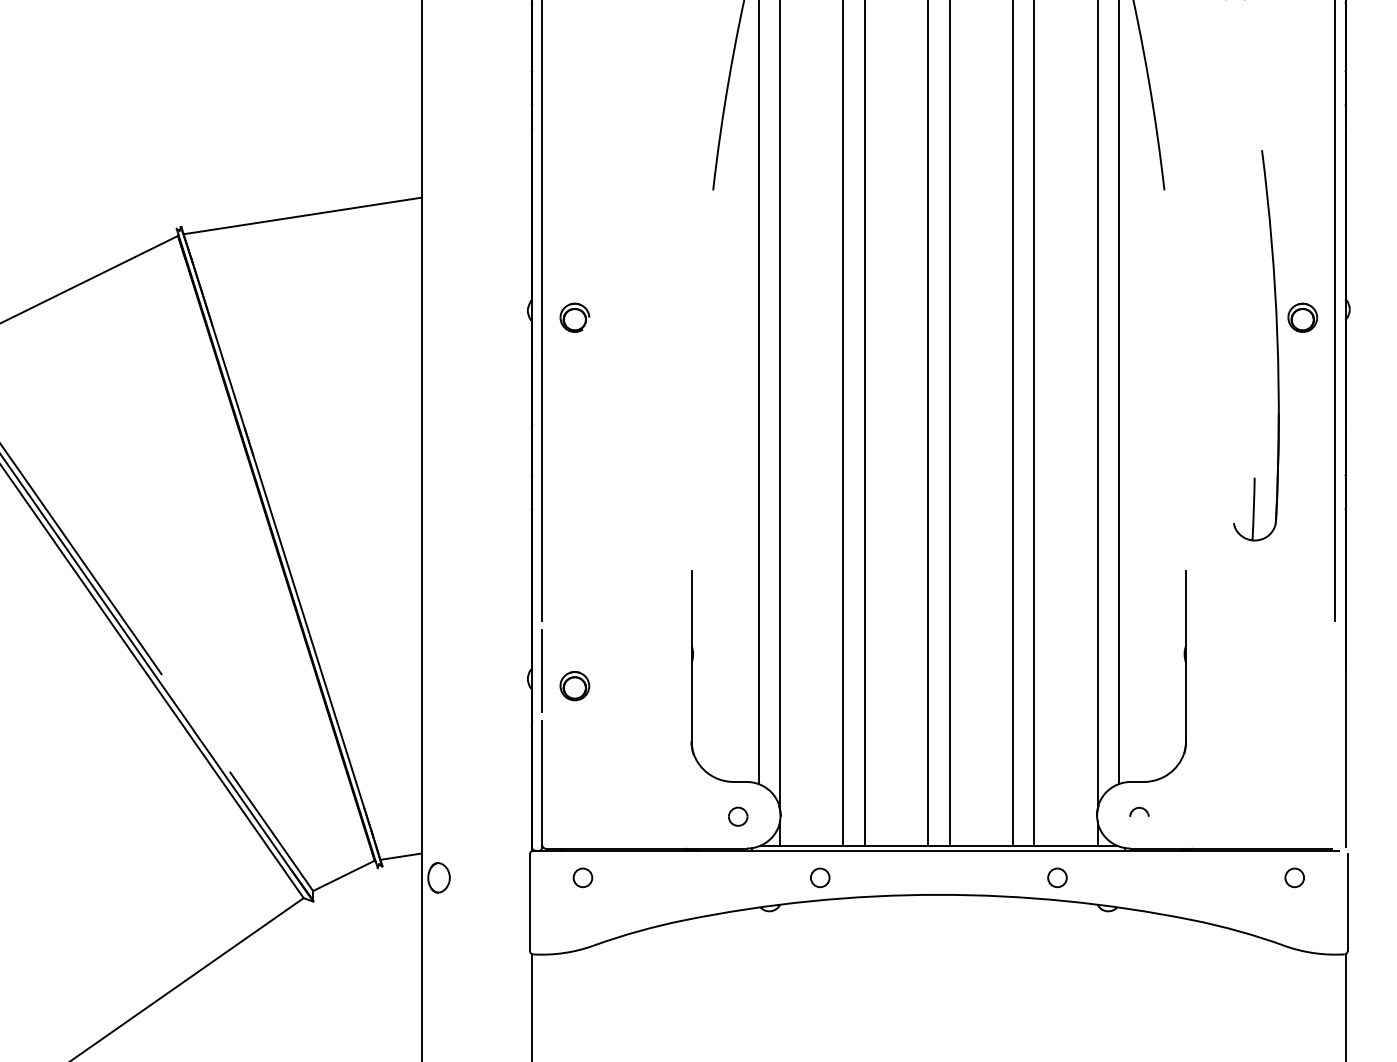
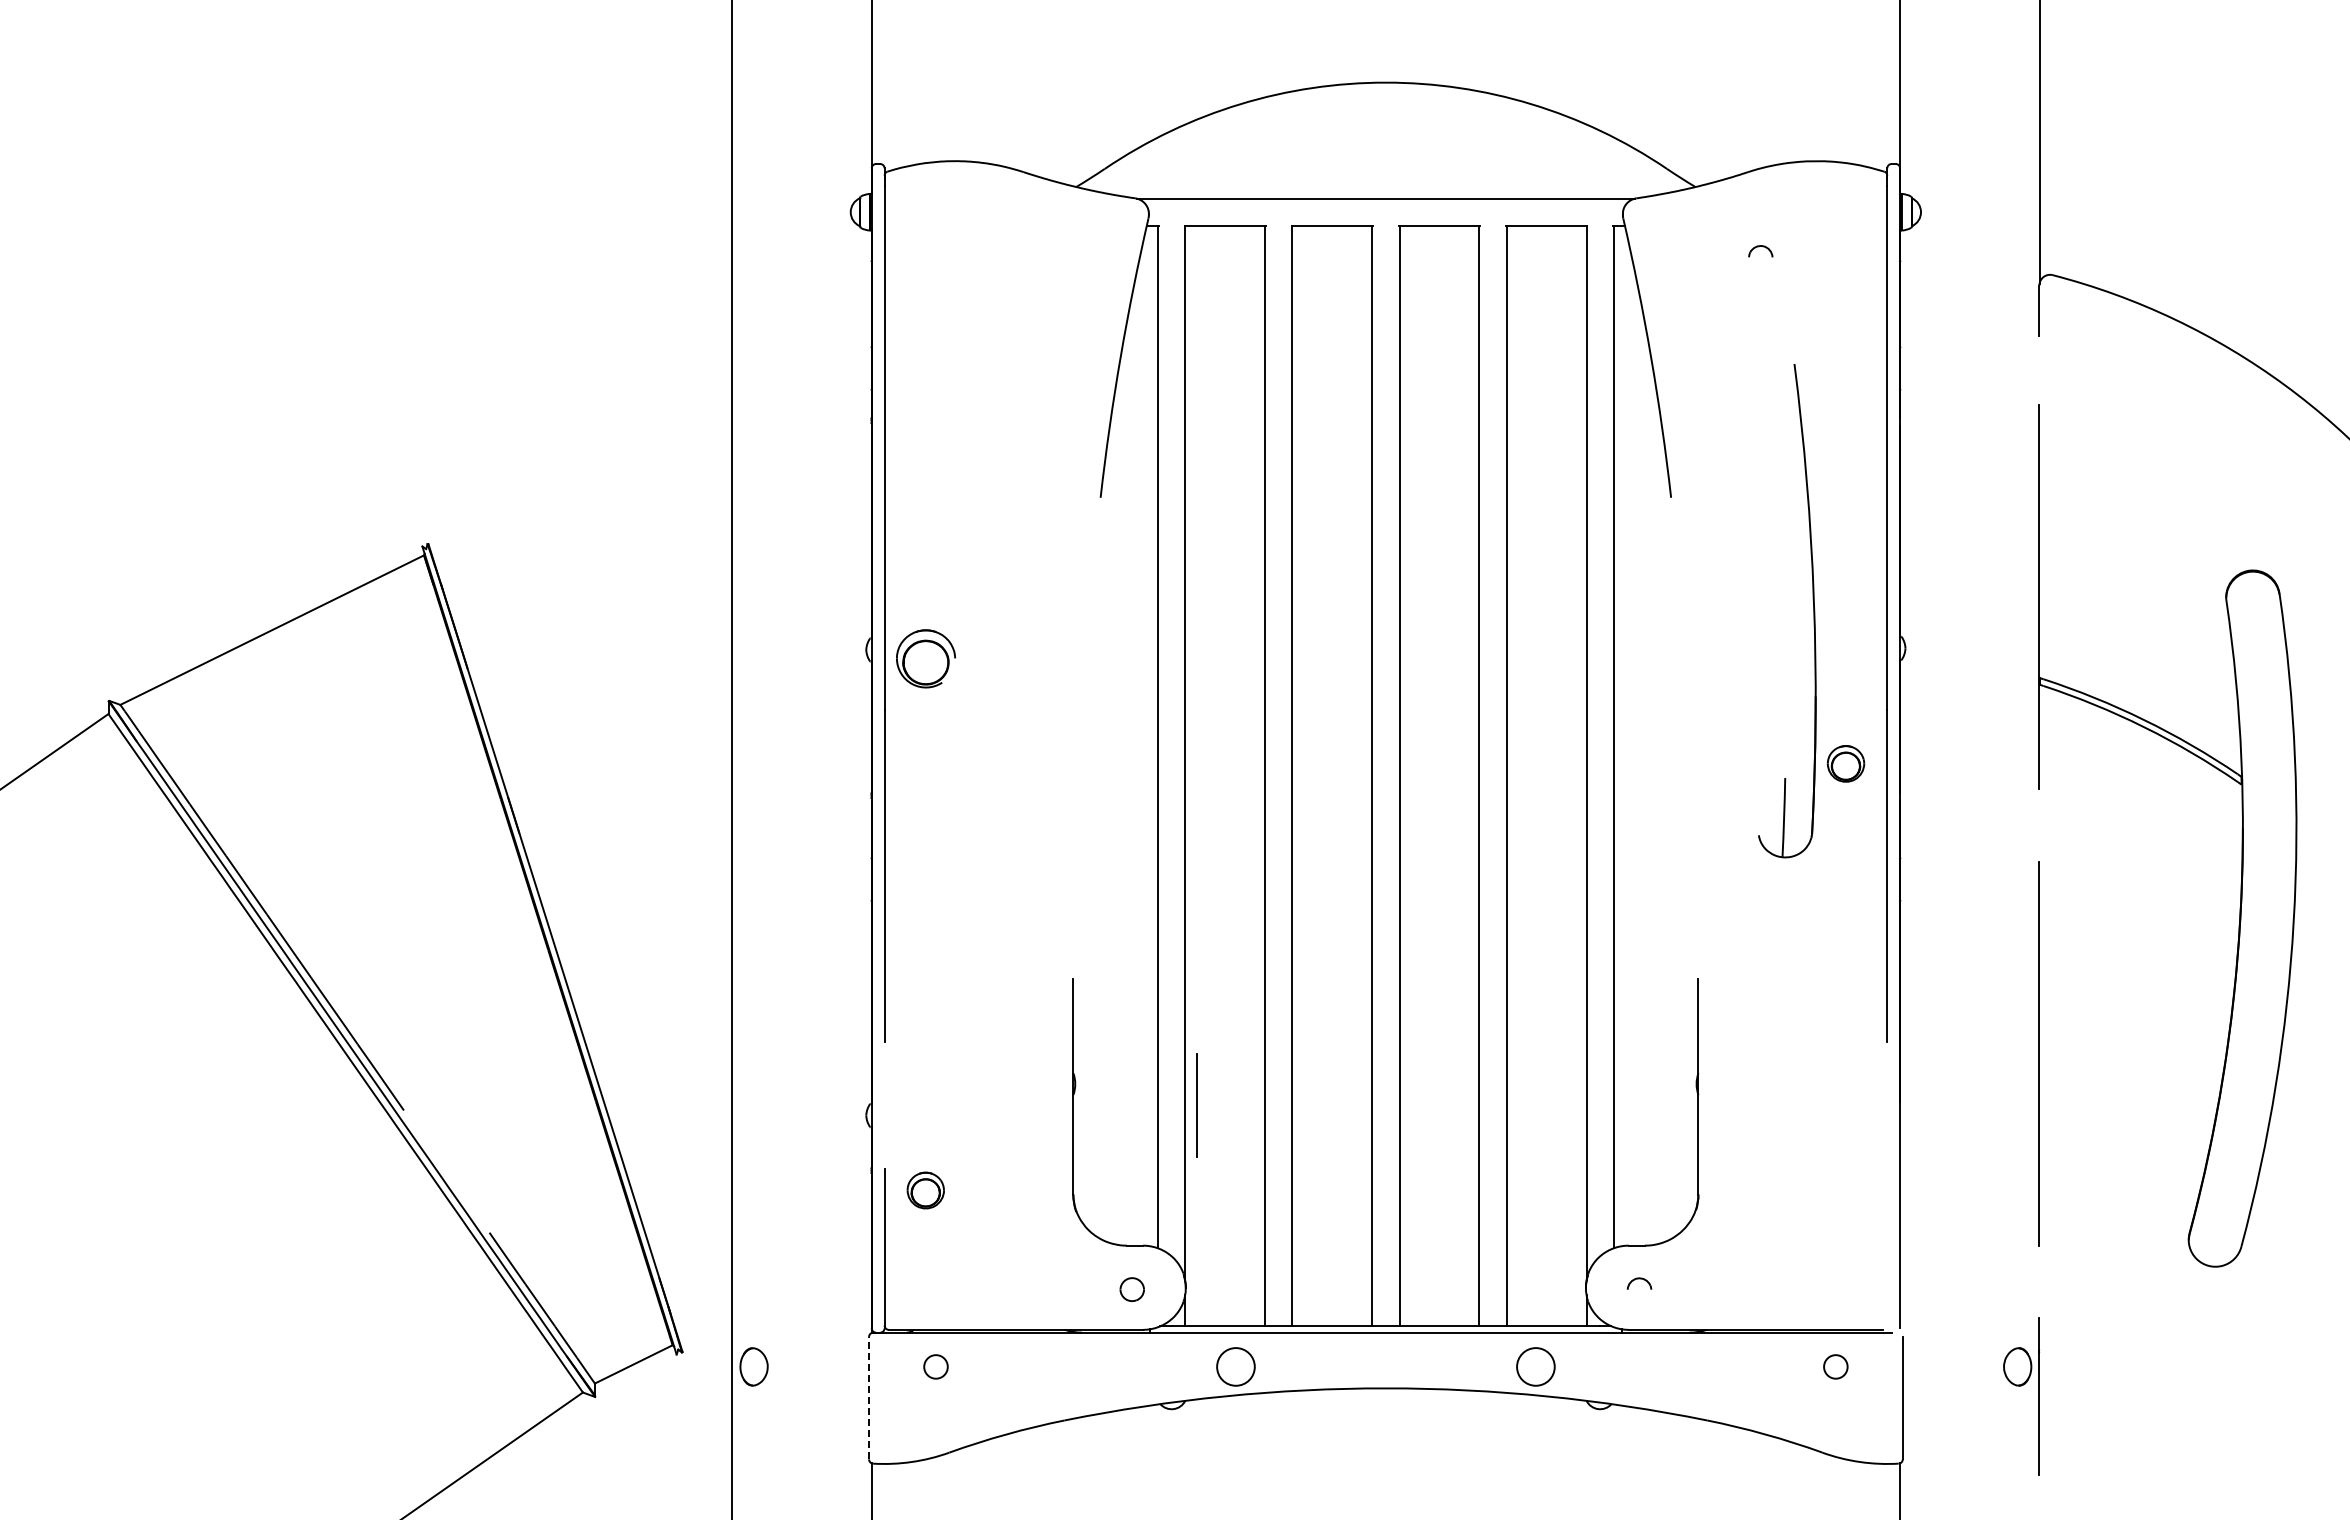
line: (302, 215) -> (581, 529), removed
part: (574, 317) -> (925, 658), size x1.6
part: (1303, 317) -> (1846, 763), moved
part: (1277, 346) -> (1813, 611), moved
line: (542, 671) -> (1196, 1105), moved
part: (574, 686) -> (925, 1190), moved
line: (401, 856) -> (706, 1340), removed
circle: (819, 877) -> (1235, 1366), size x1.6
circle: (1057, 877) -> (1535, 1366), size x1.6
line: (530, 902) -> (869, 1397), solid -> dashed

